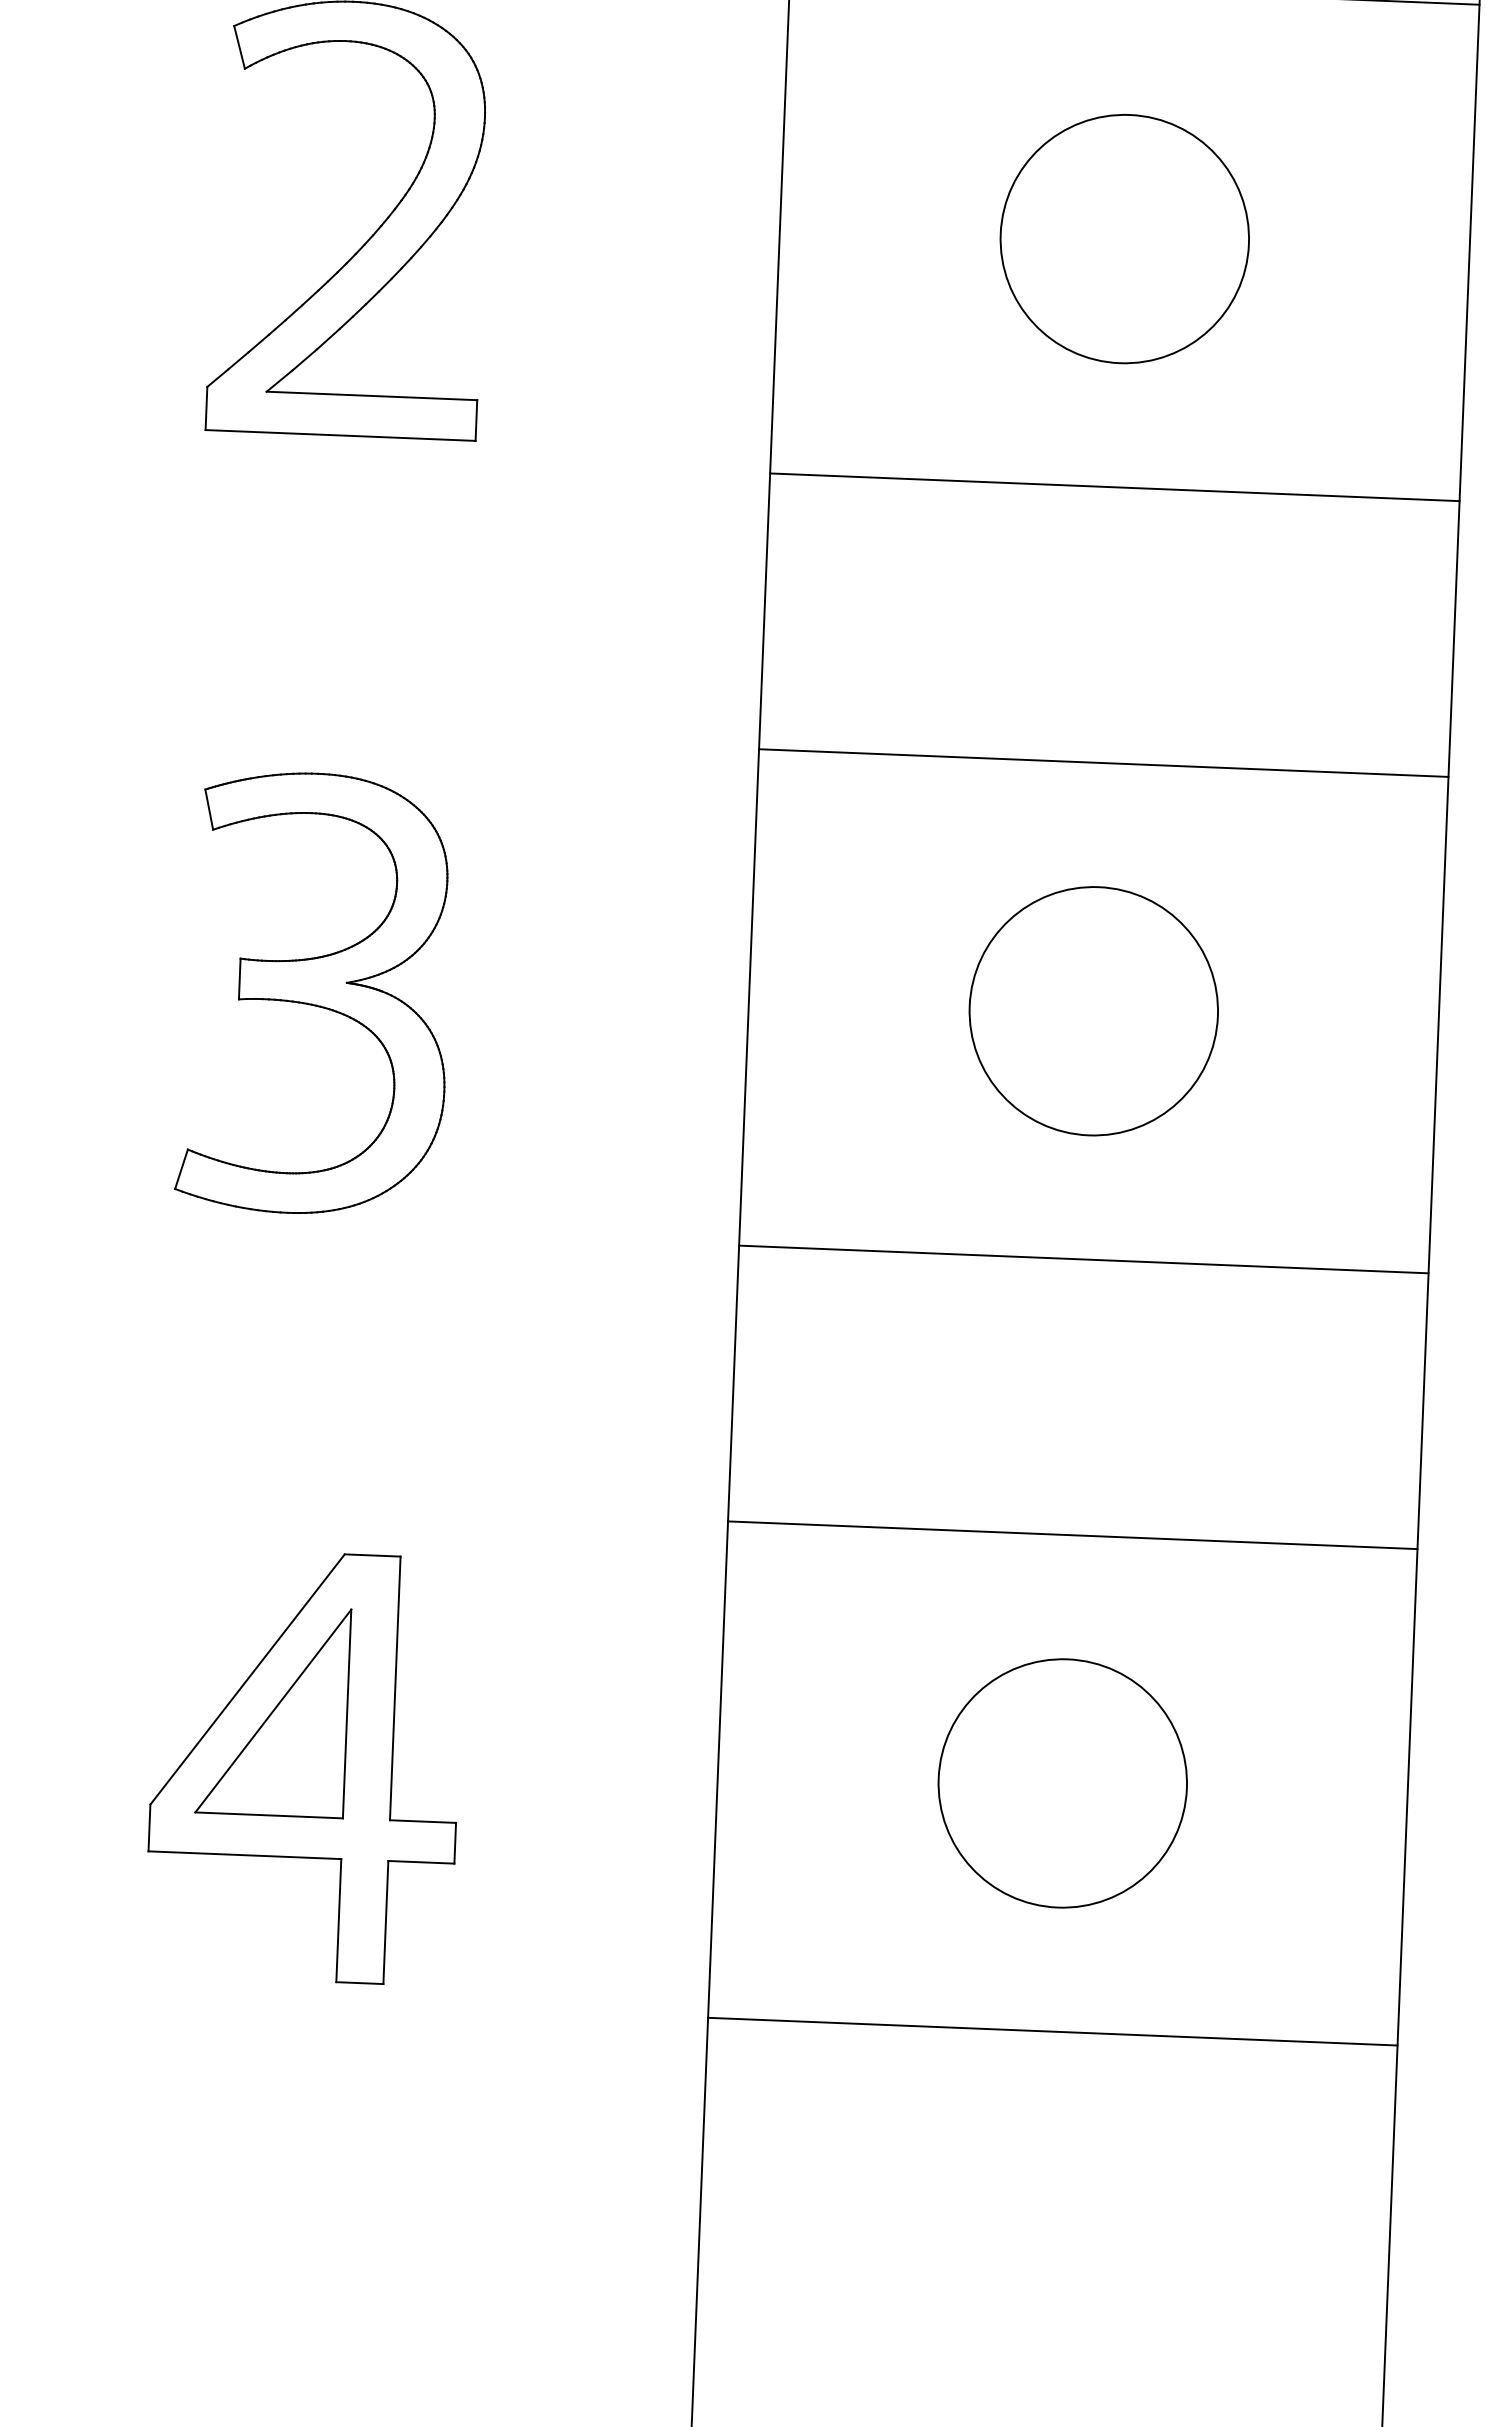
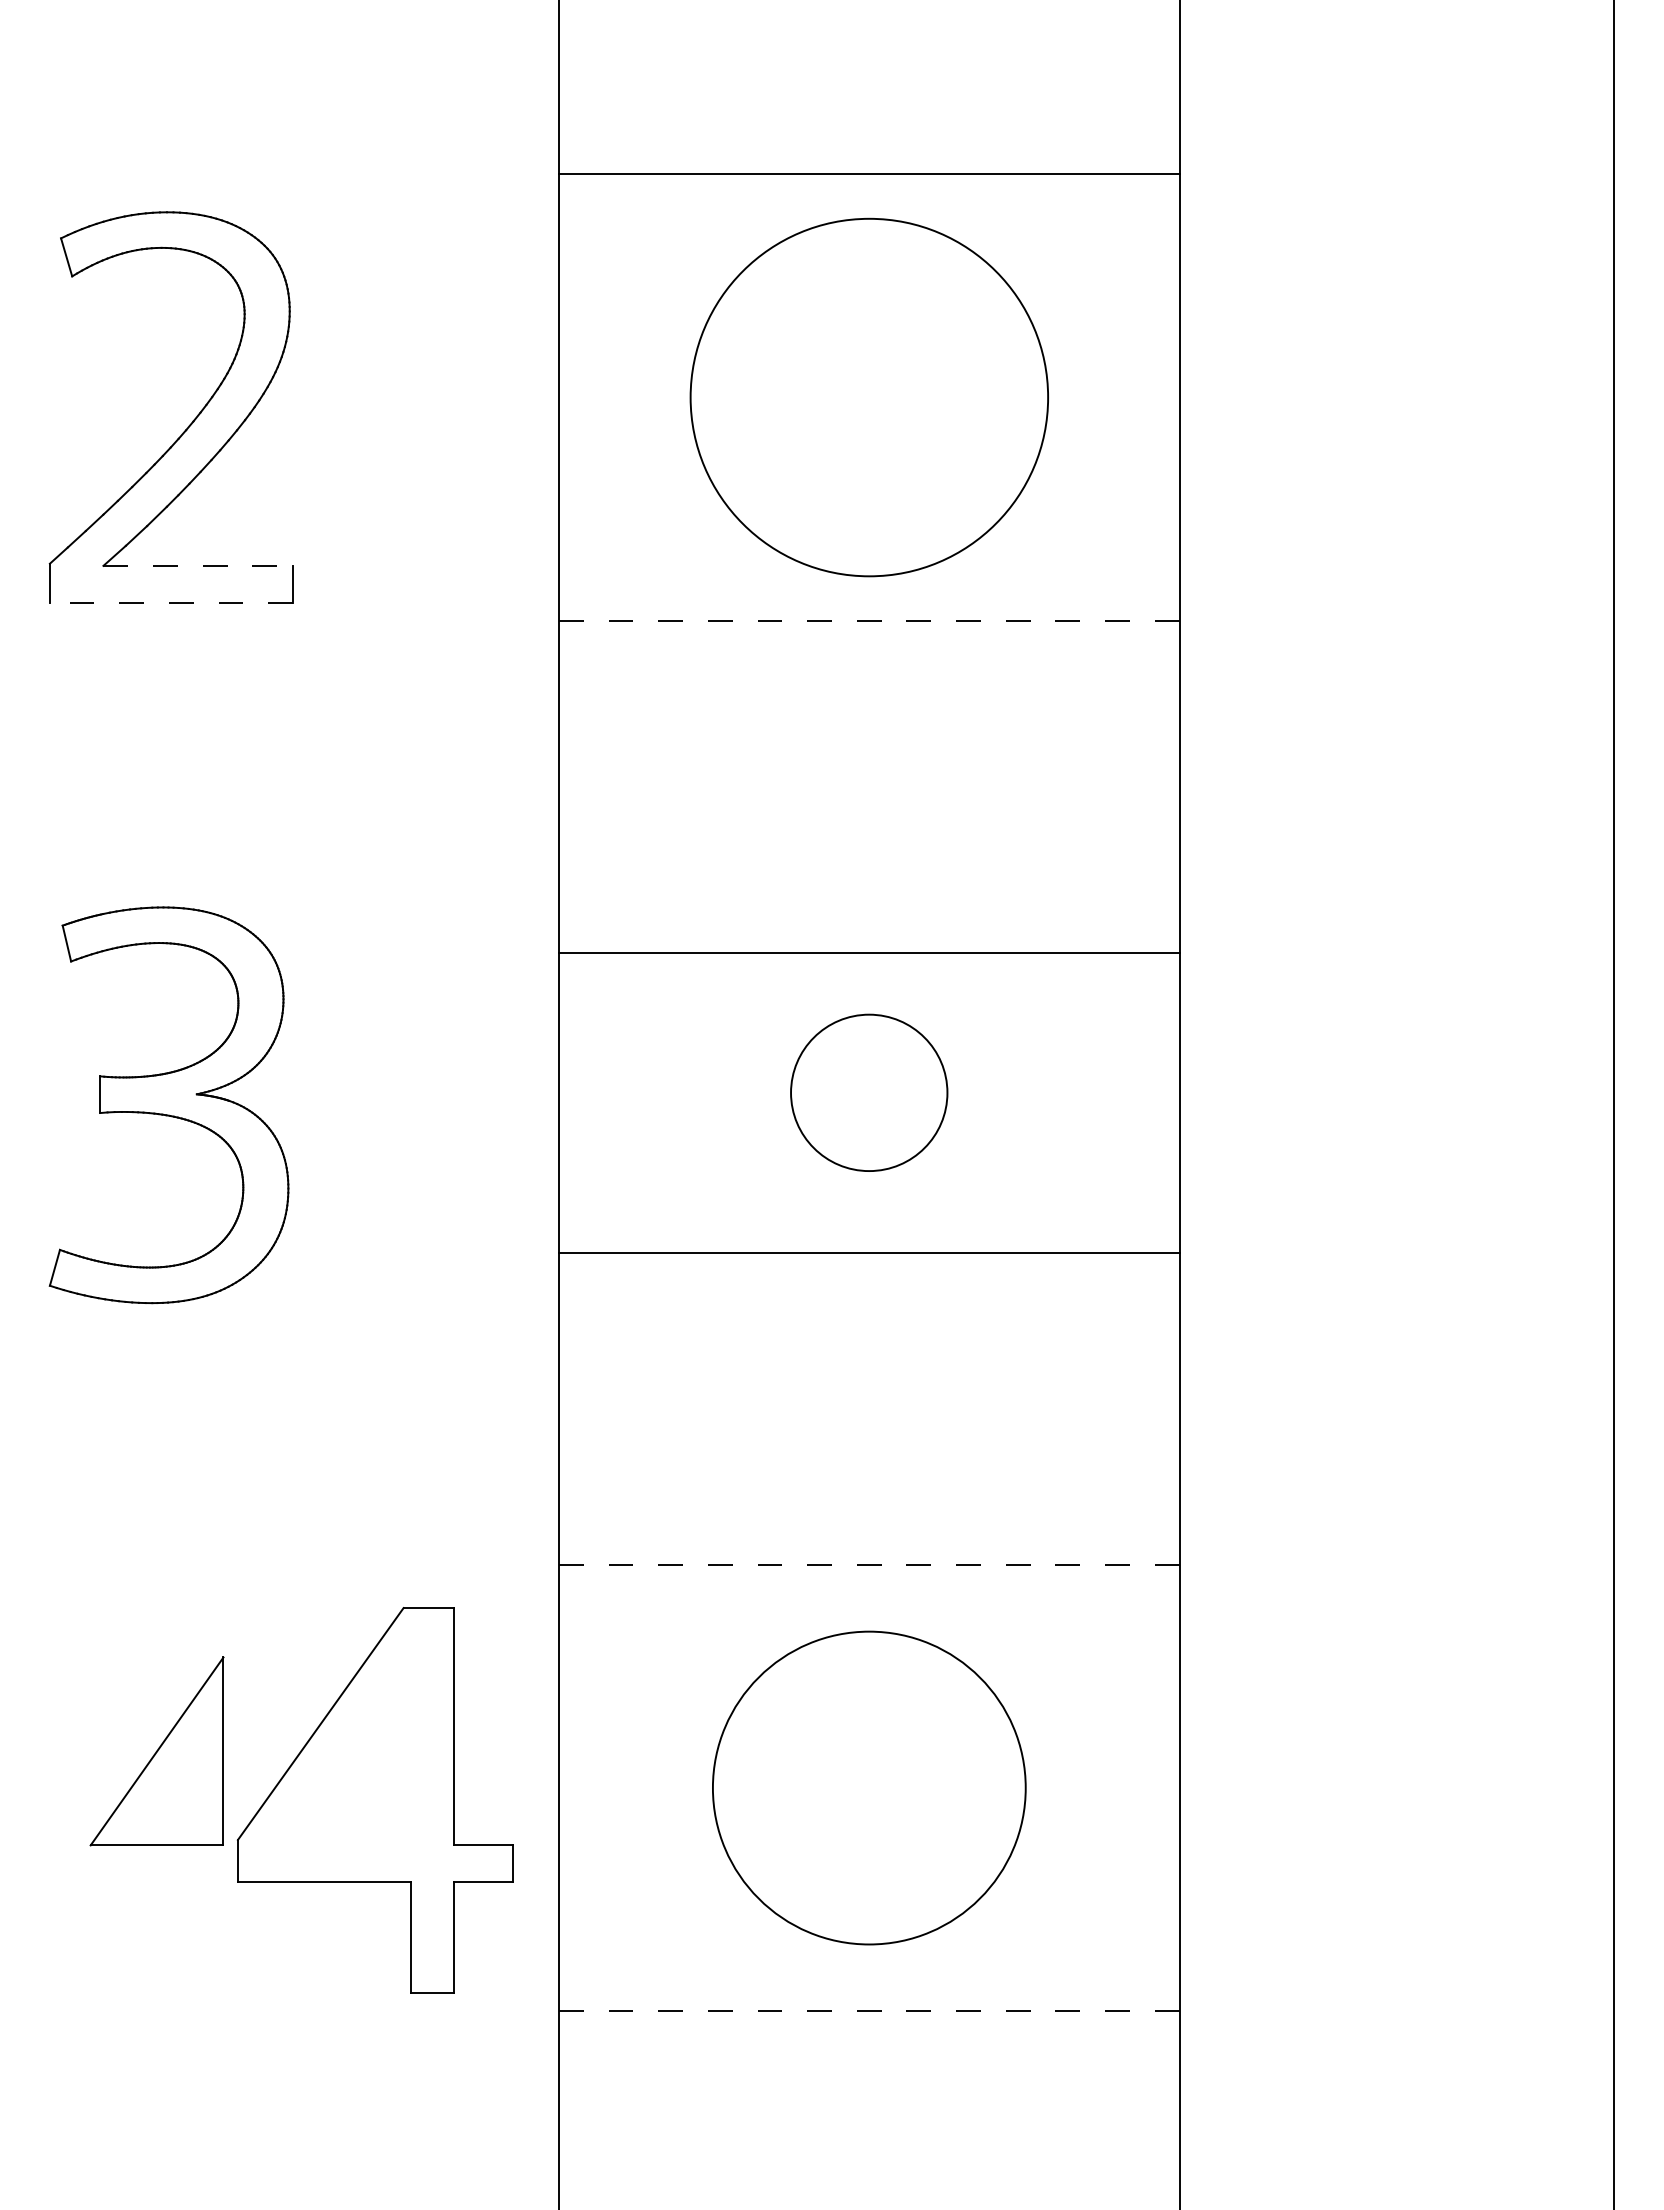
circle: (1124, 238) -> (868, 397), size x1.6
line: (372, 395) -> (198, 565), solid -> dashed
line: (340, 435) -> (171, 602), solid -> dashed
line: (1115, 487) -> (869, 621), solid -> dashed
line: (1102, 763) -> (868, 953), moved
circle: (1093, 1010) -> (868, 1092), size x0.7
line: (1083, 1259) -> (868, 1253), moved
line: (1073, 1535) -> (869, 1564), solid -> dashed
part: (304, 1766) -> (375, 1800), moved
circle: (1062, 1782) -> (868, 1787), size x1.4
line: (1053, 2031) -> (869, 2011), solid -> dashed

